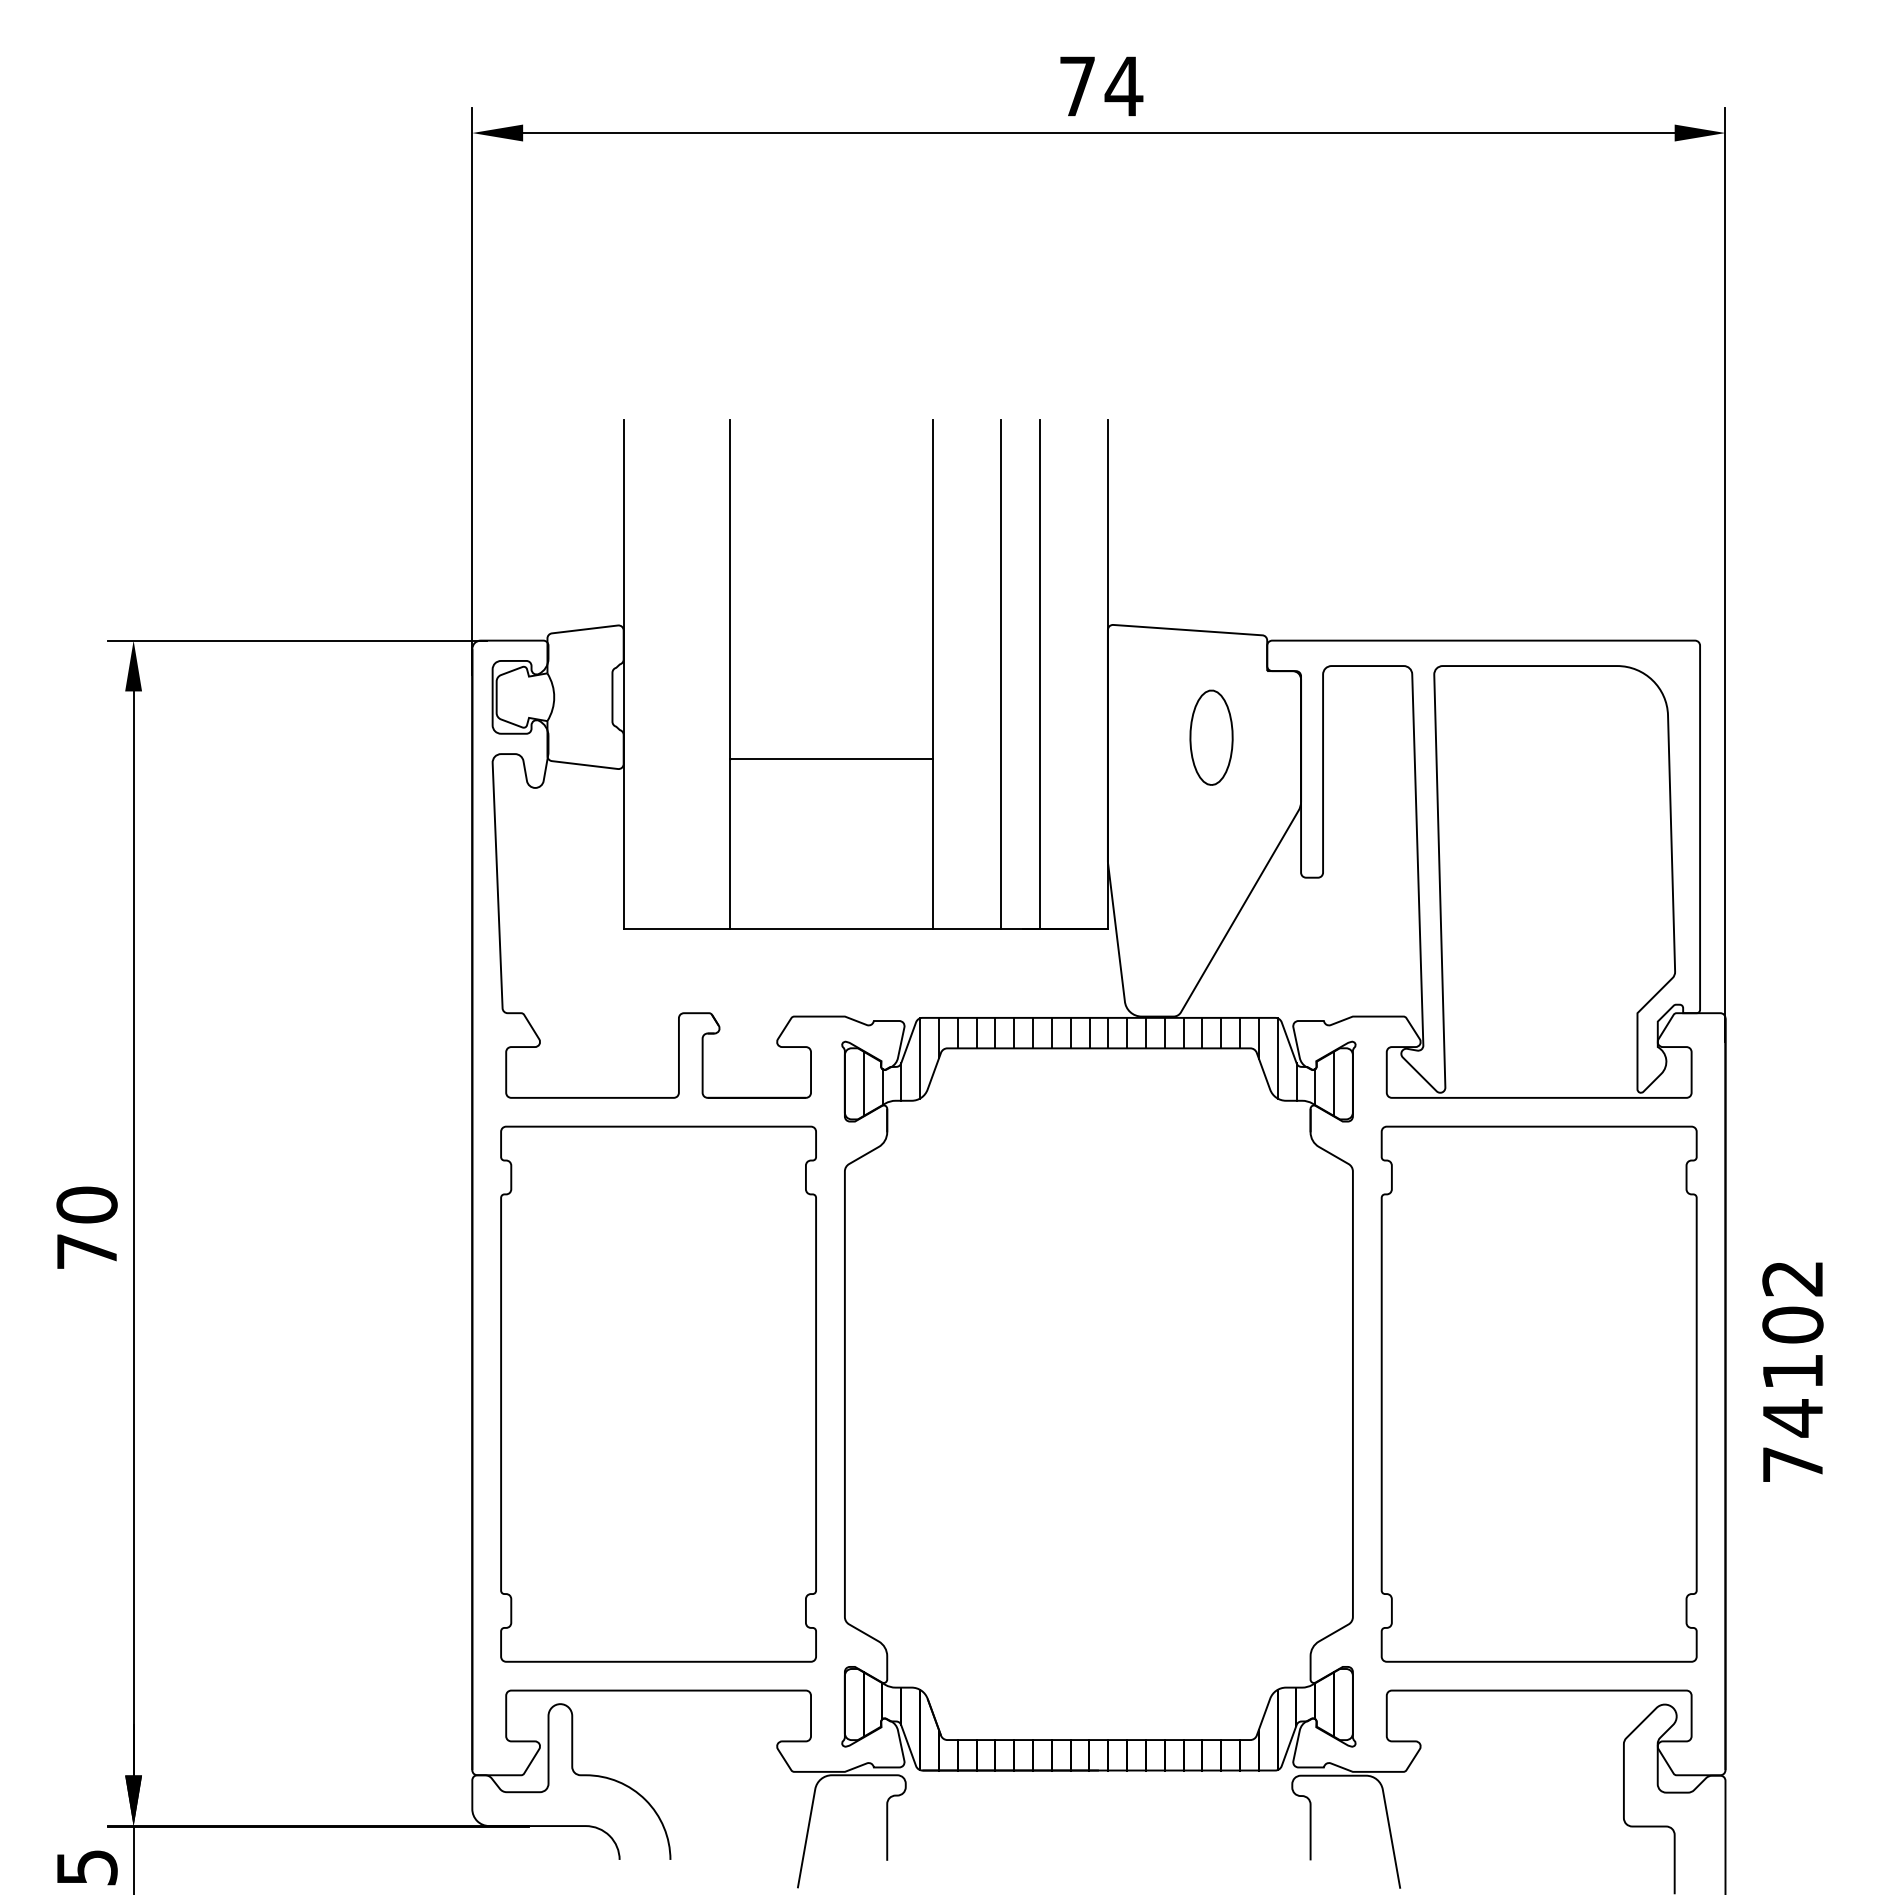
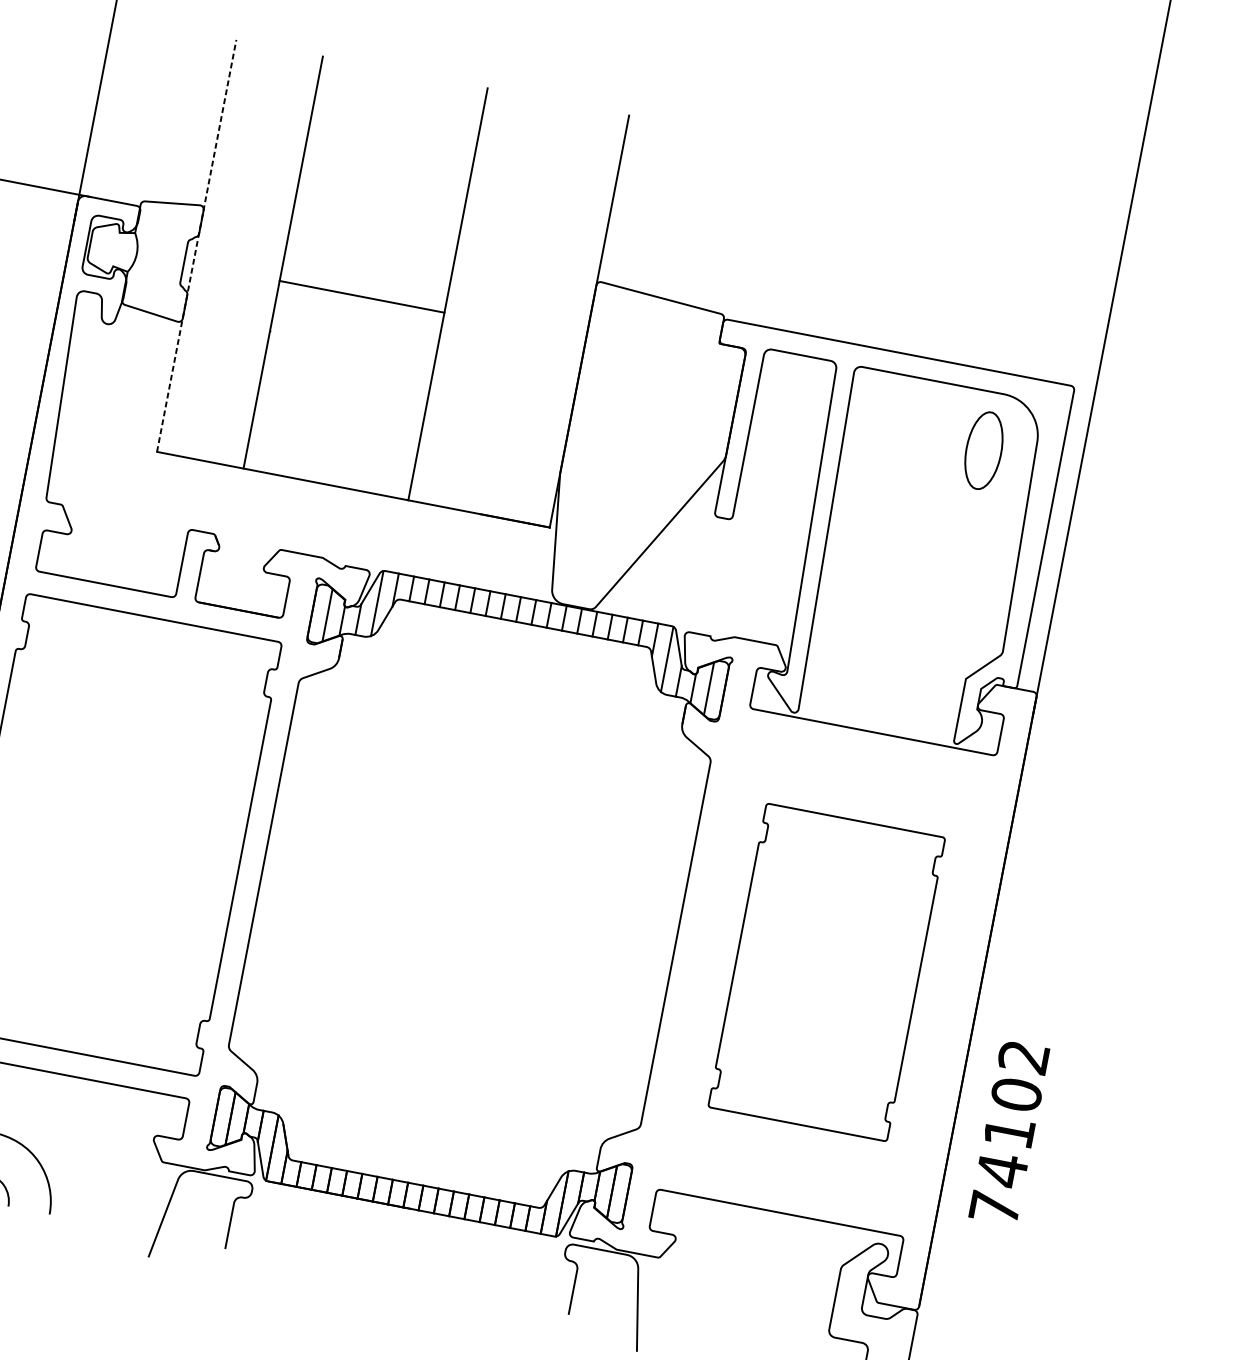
line: (623, 674) -> (196, 245), solid -> dashed
line: (1001, 674) -> (503, 304), removed
line: (1040, 674) -> (534, 311), removed
part: (1211, 737) -> (983, 450), moved
line: (831, 759) -> (361, 297), moved
text: (1792, 1371) -> (1009, 1132), moved
part: (1538, 1393) -> (826, 971), size x0.7

